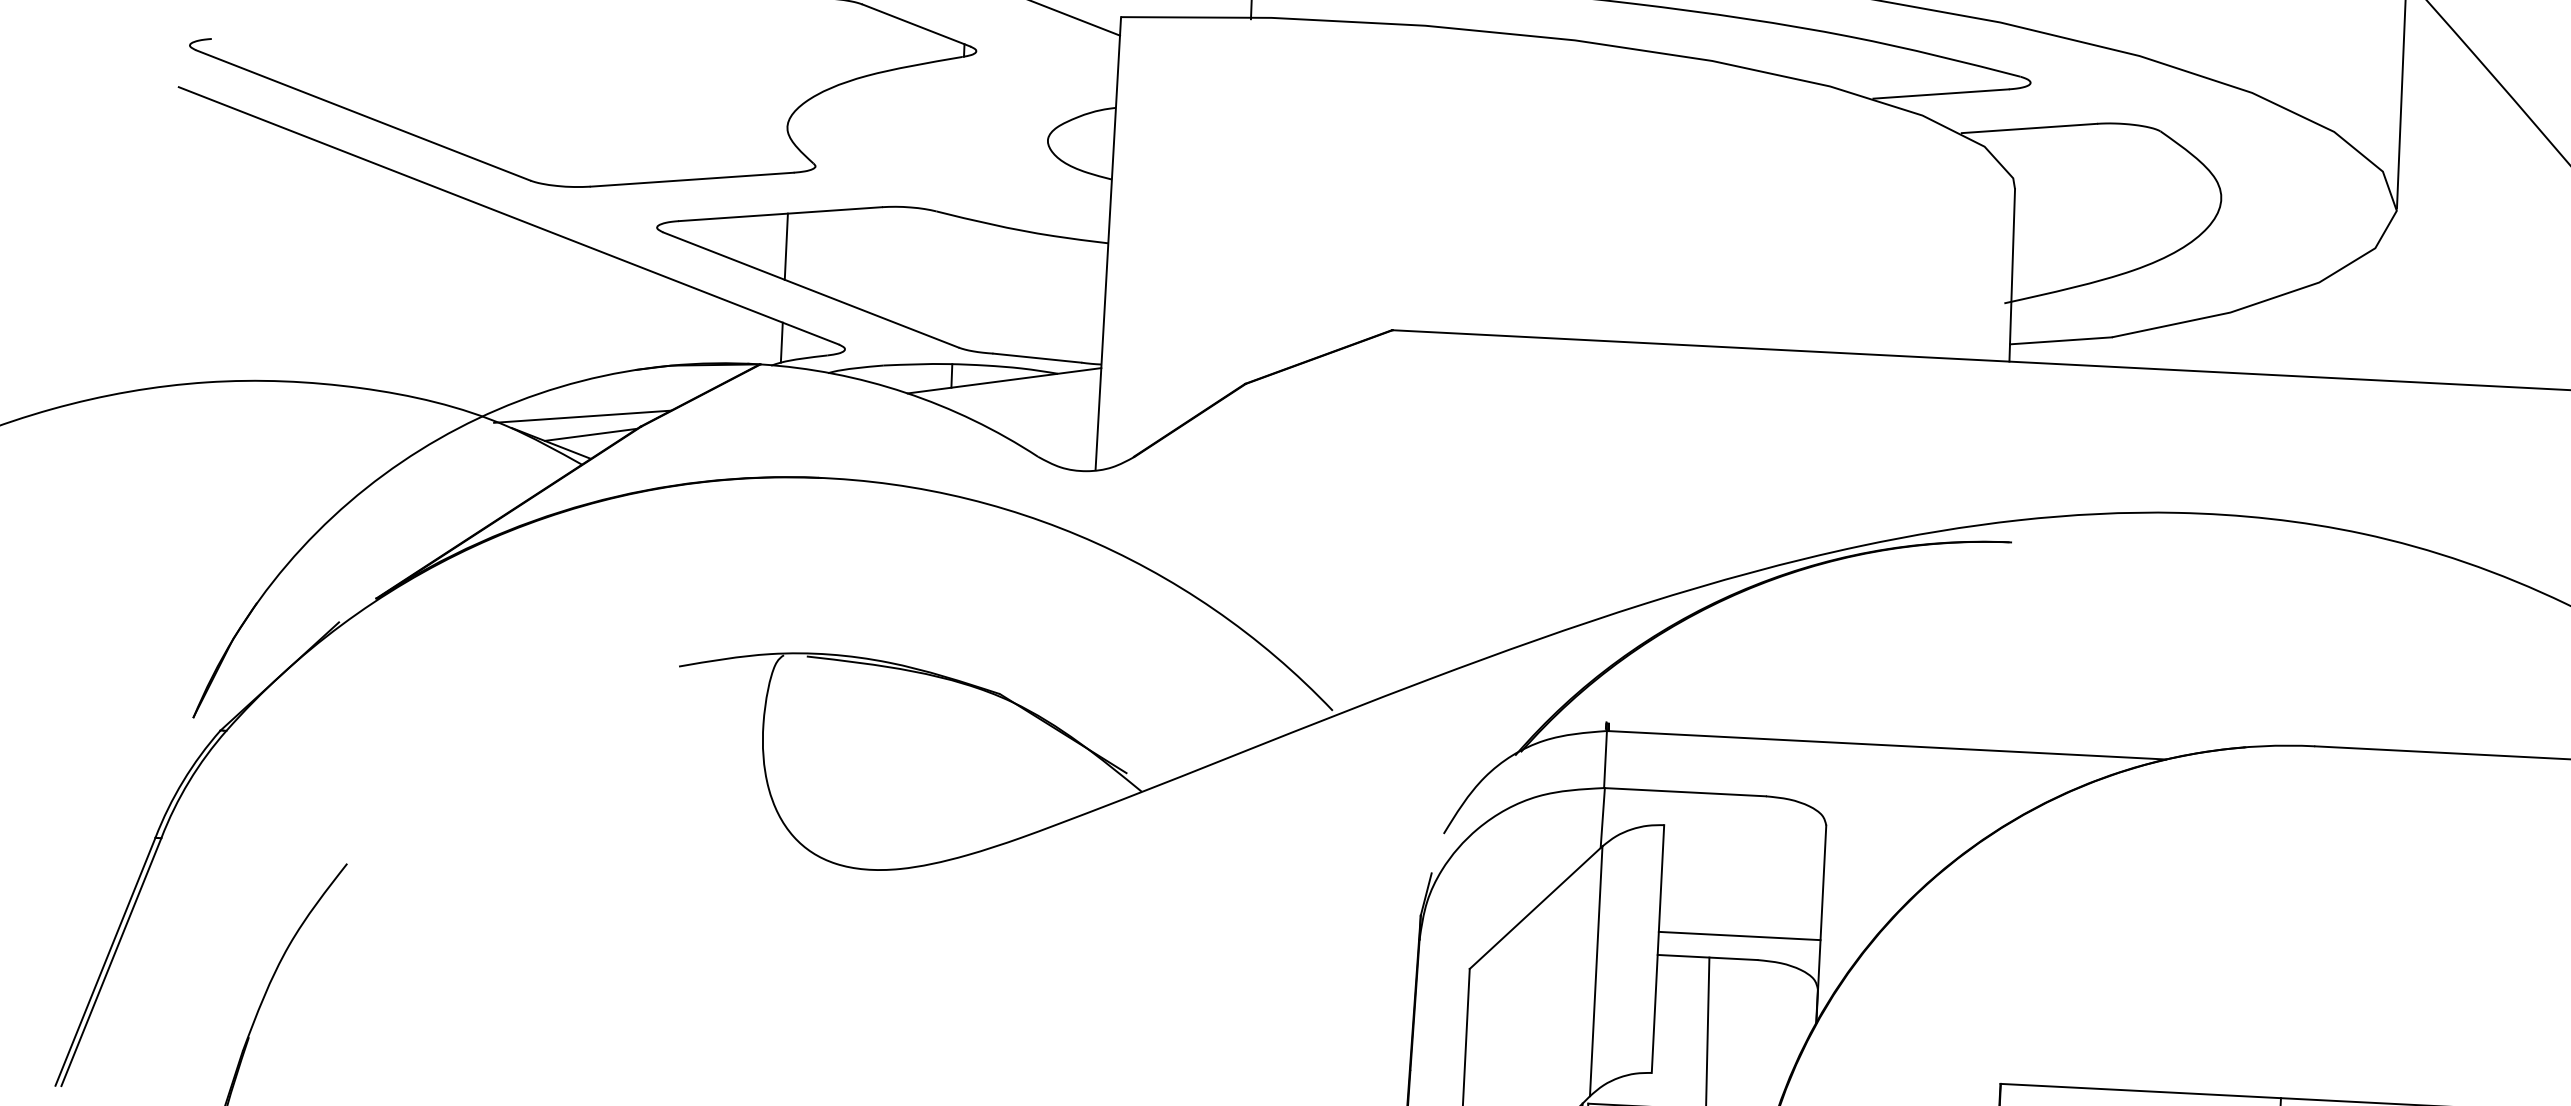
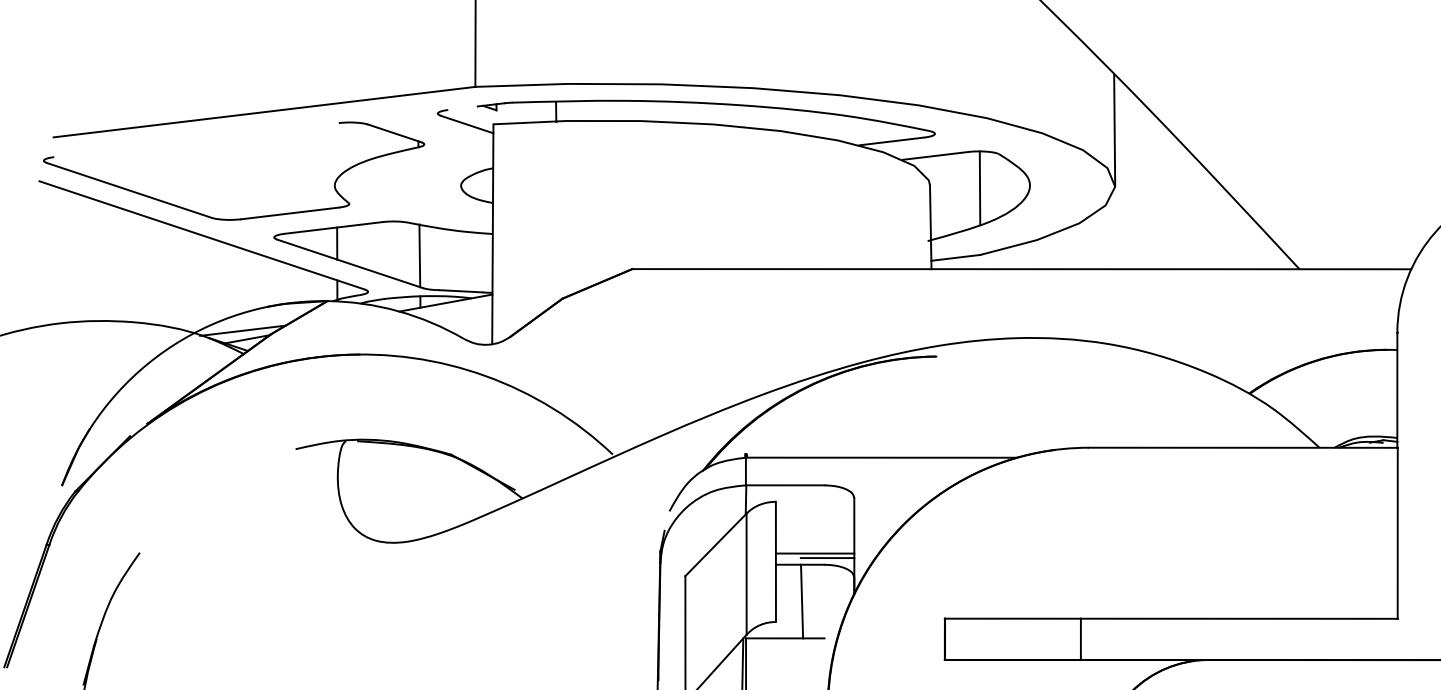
line: (2116, 198) -> (979, 187), added
line: (954, 279) -> (419, 255), added
line: (1764, 947) -> (827, 558), added

